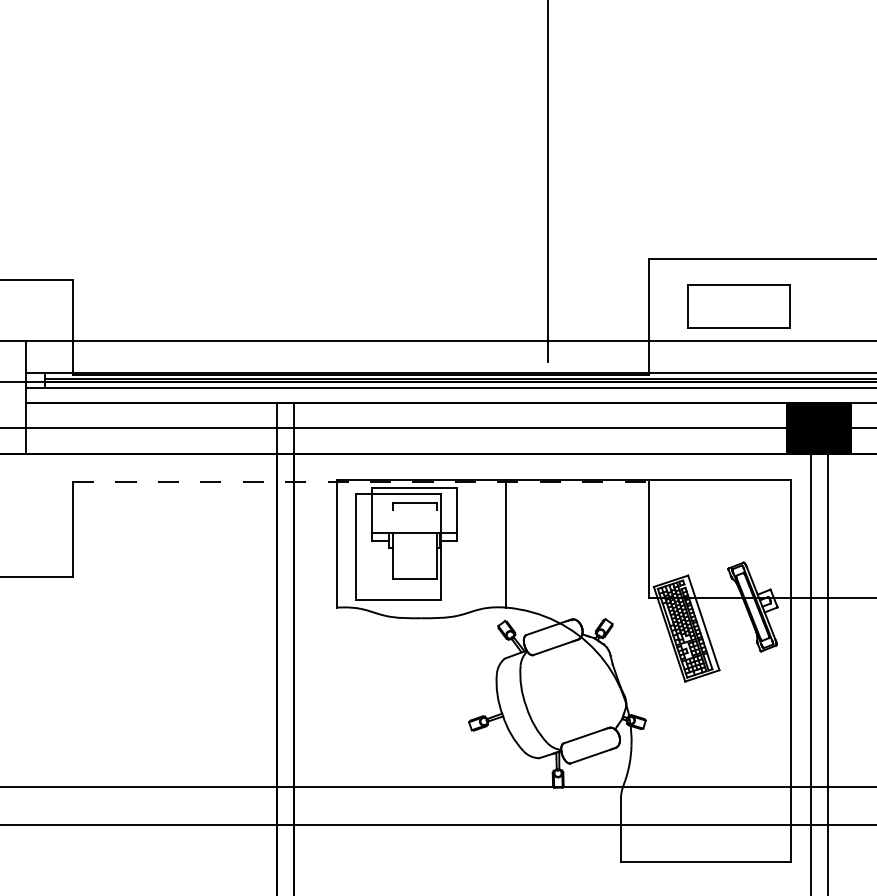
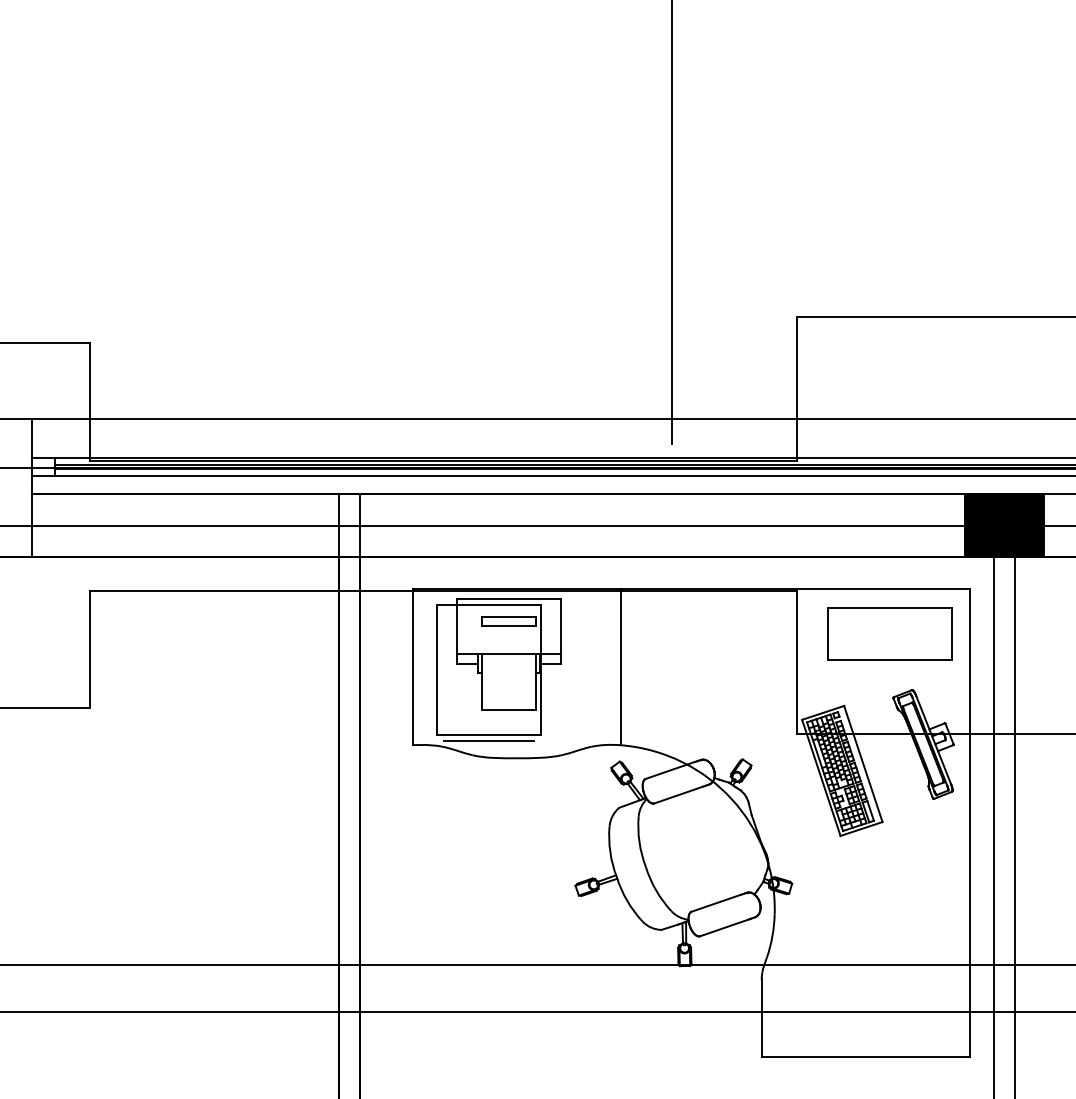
part: (739, 306) -> (889, 633), moved
line: (361, 481) -> (443, 590), dashed -> solid
line: (414, 509) -> (508, 625), added
line: (398, 603) -> (489, 740), added

